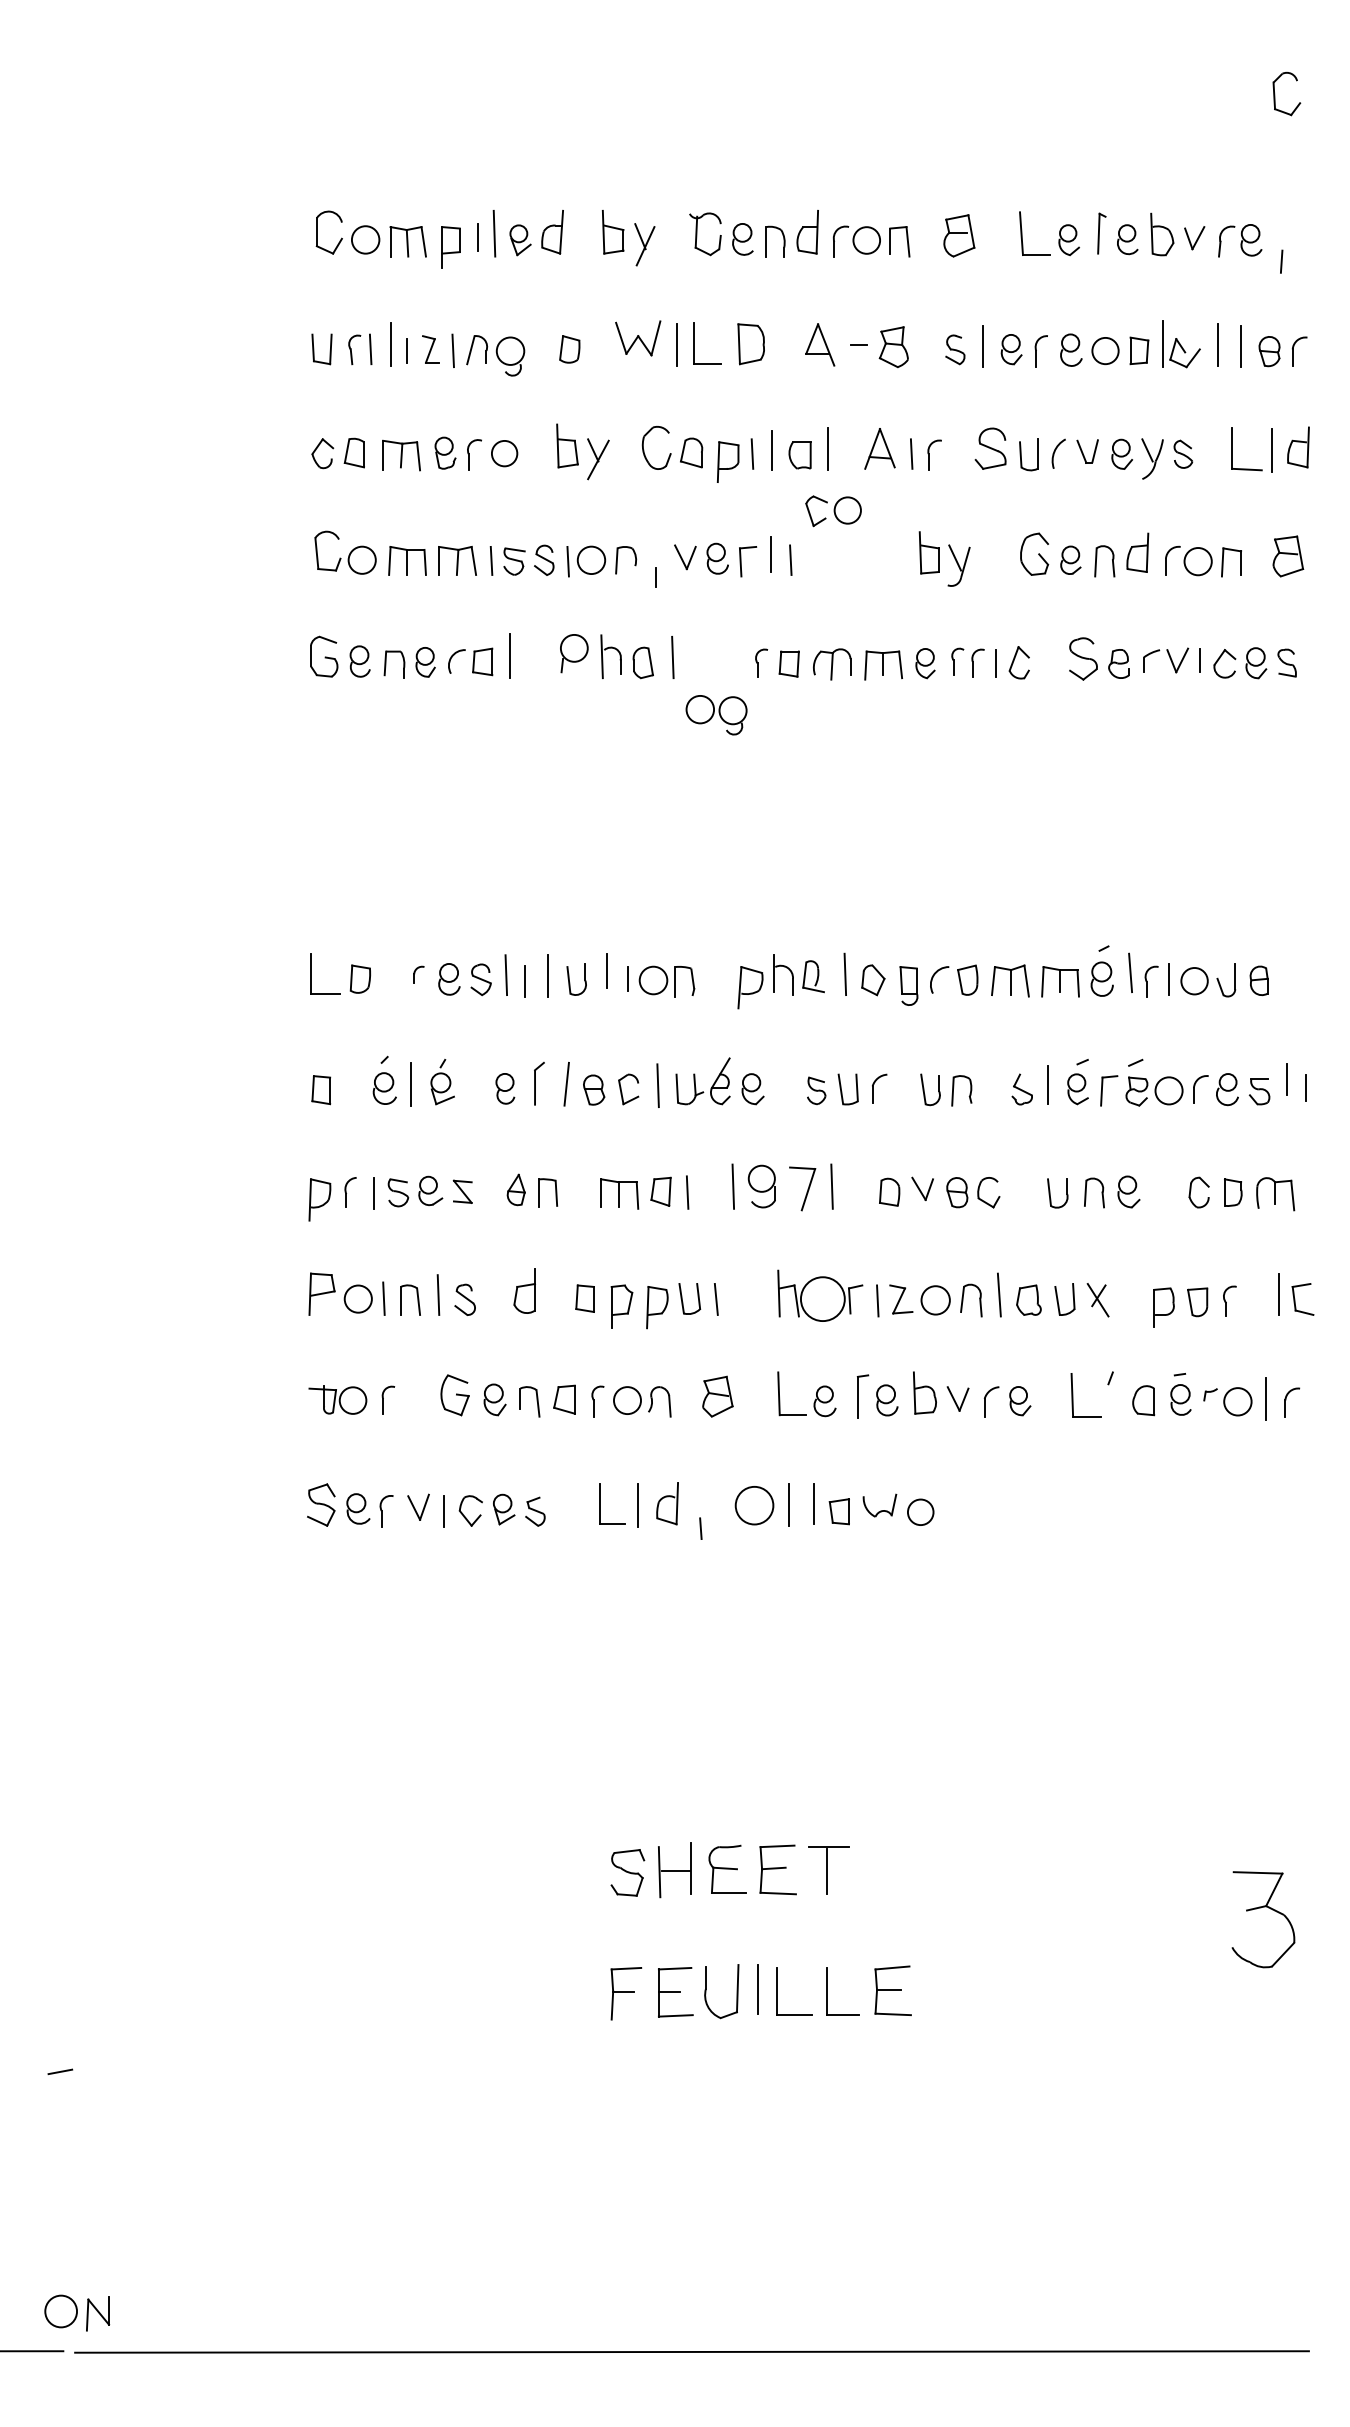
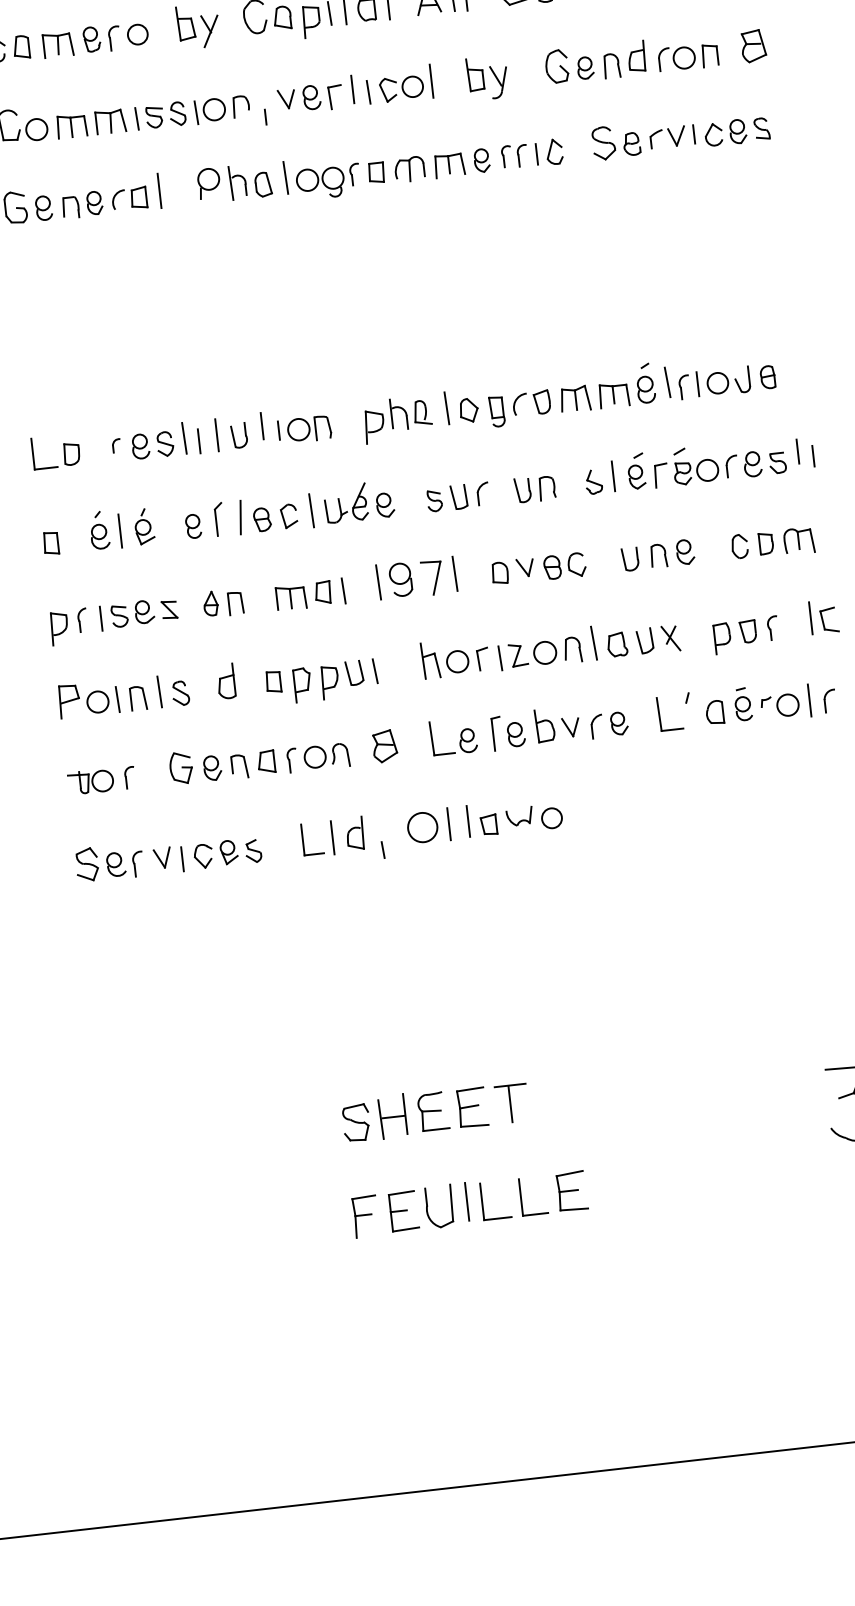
part: (833, 511) -> (401, 88), moved
line: (872, 554) -> (431, 80), added
part: (716, 715) -> (320, 183), moved
circle: (822, 1298) -> (457, 661), size x0.62

